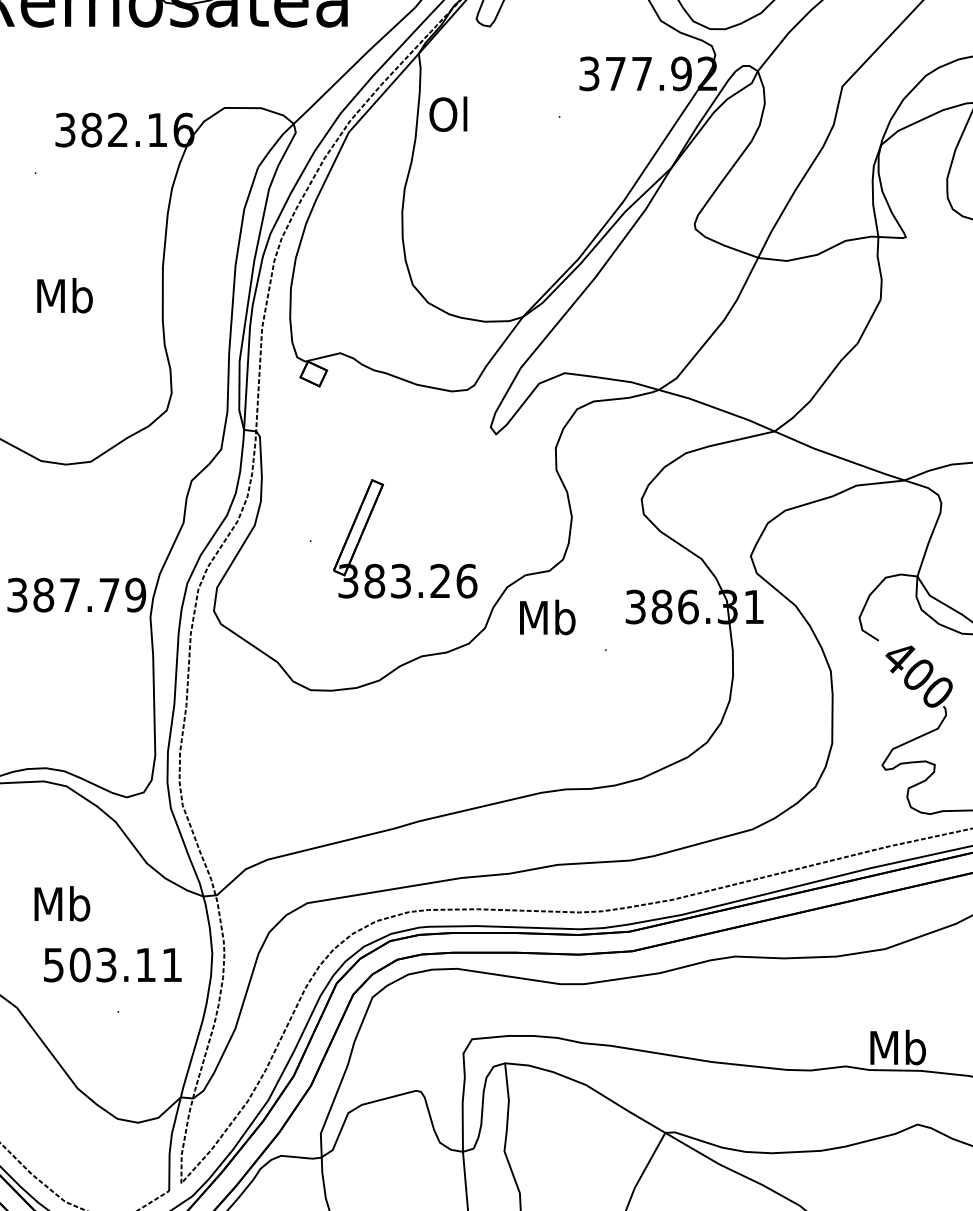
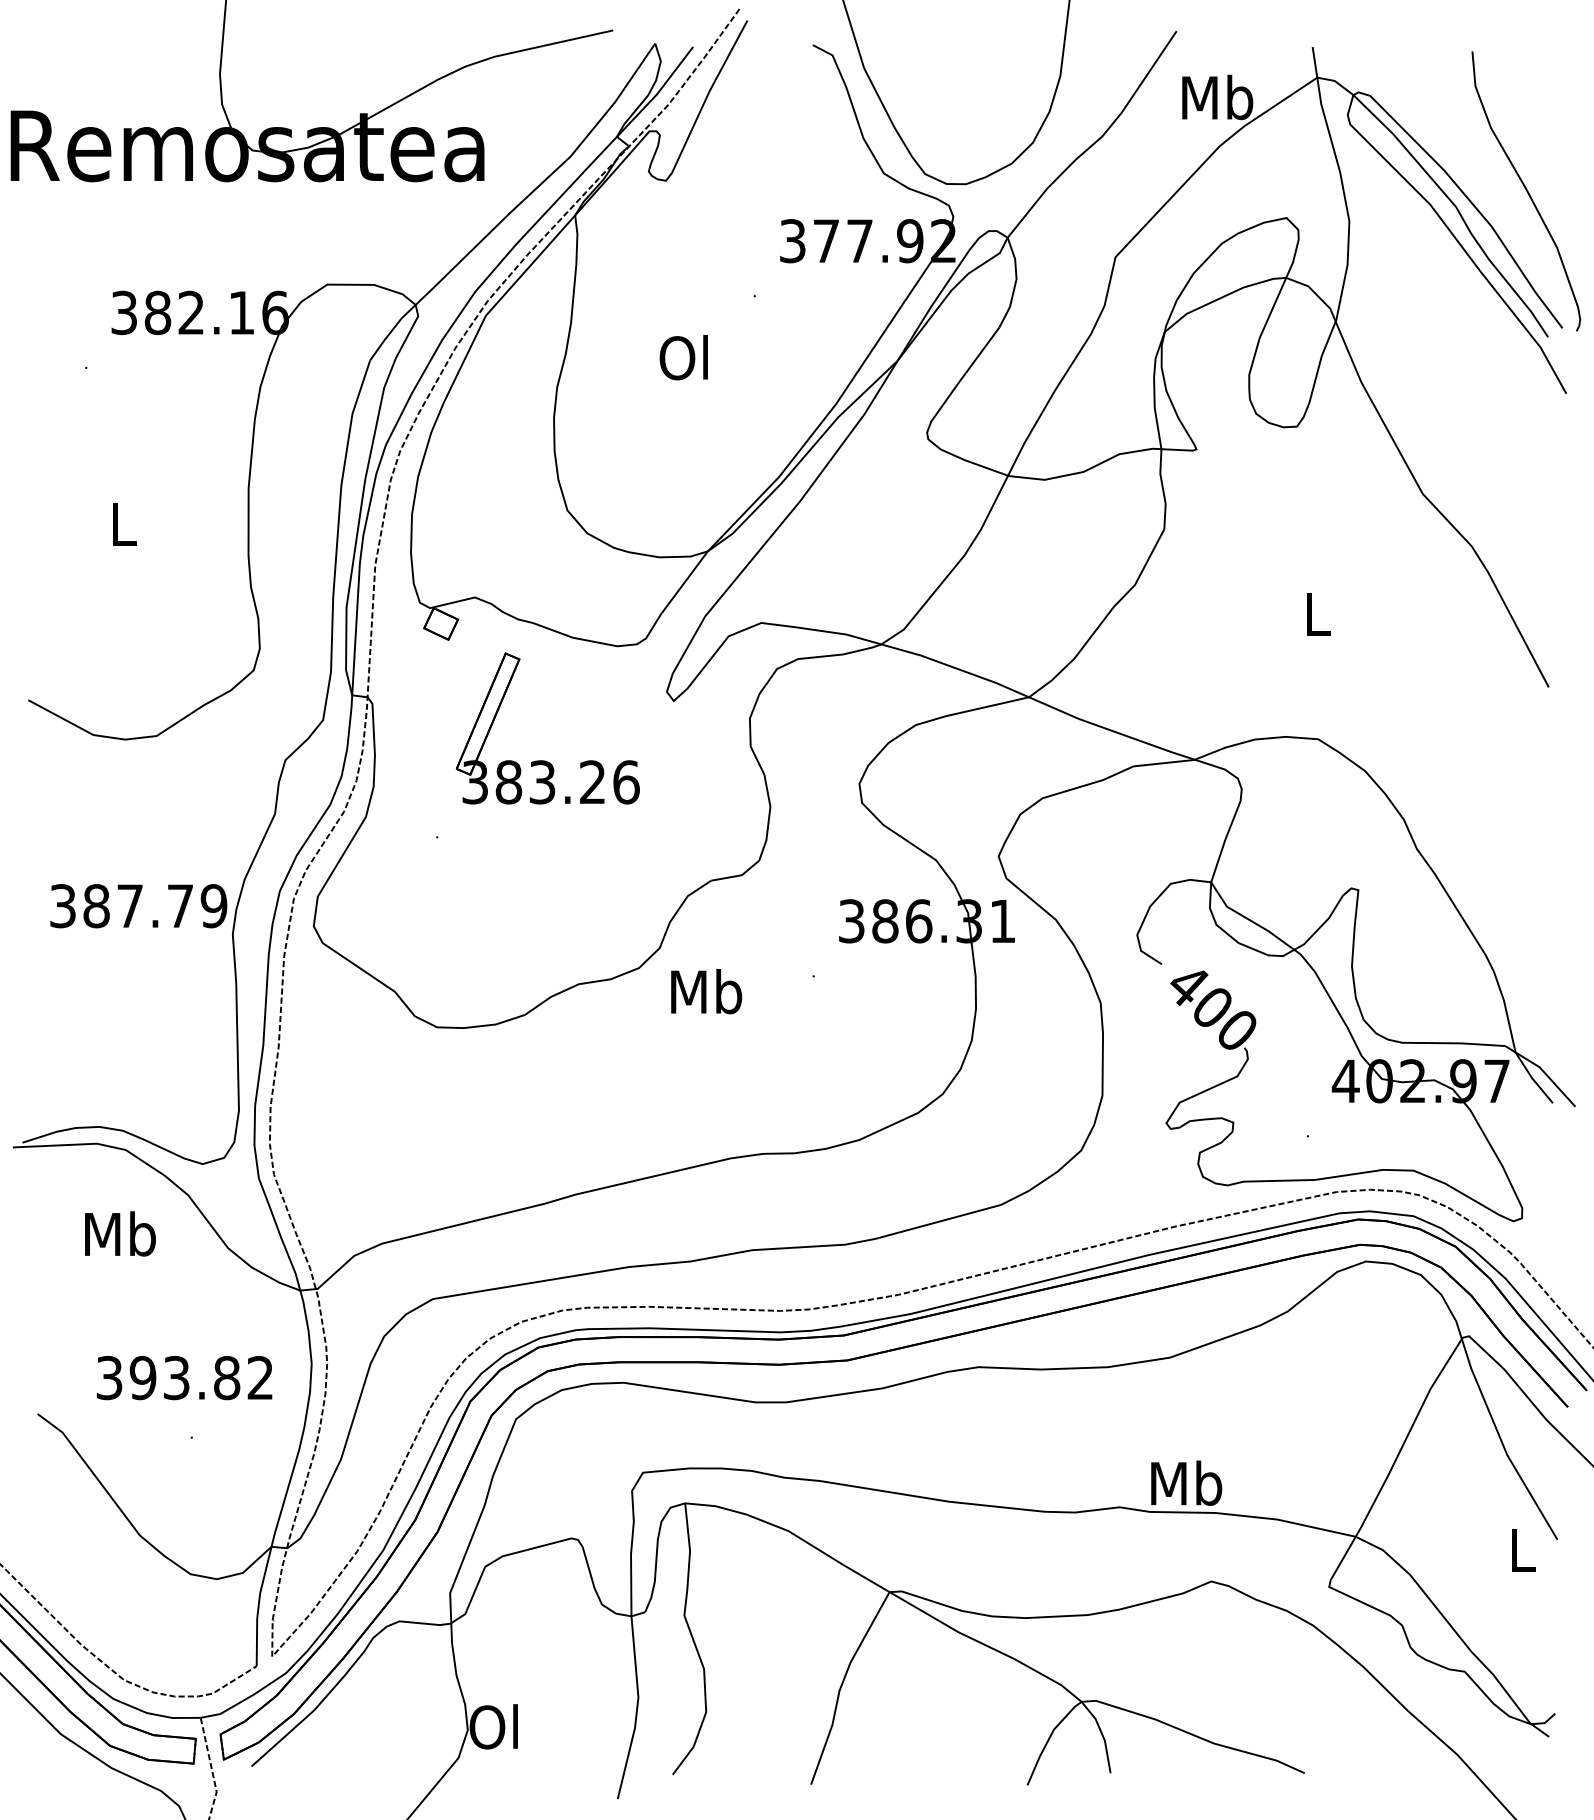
text: (448, 114) -> (683, 357), moved
text: (64, 295) -> (123, 523), Mb -> L
part: (403, 564) -> (545, 760), moved
text: (547, 617) -> (706, 991), moved
text: (62, 903) -> (120, 1233), moved
text: (112, 965) -> (184, 1378), 503.11 -> 393.82

